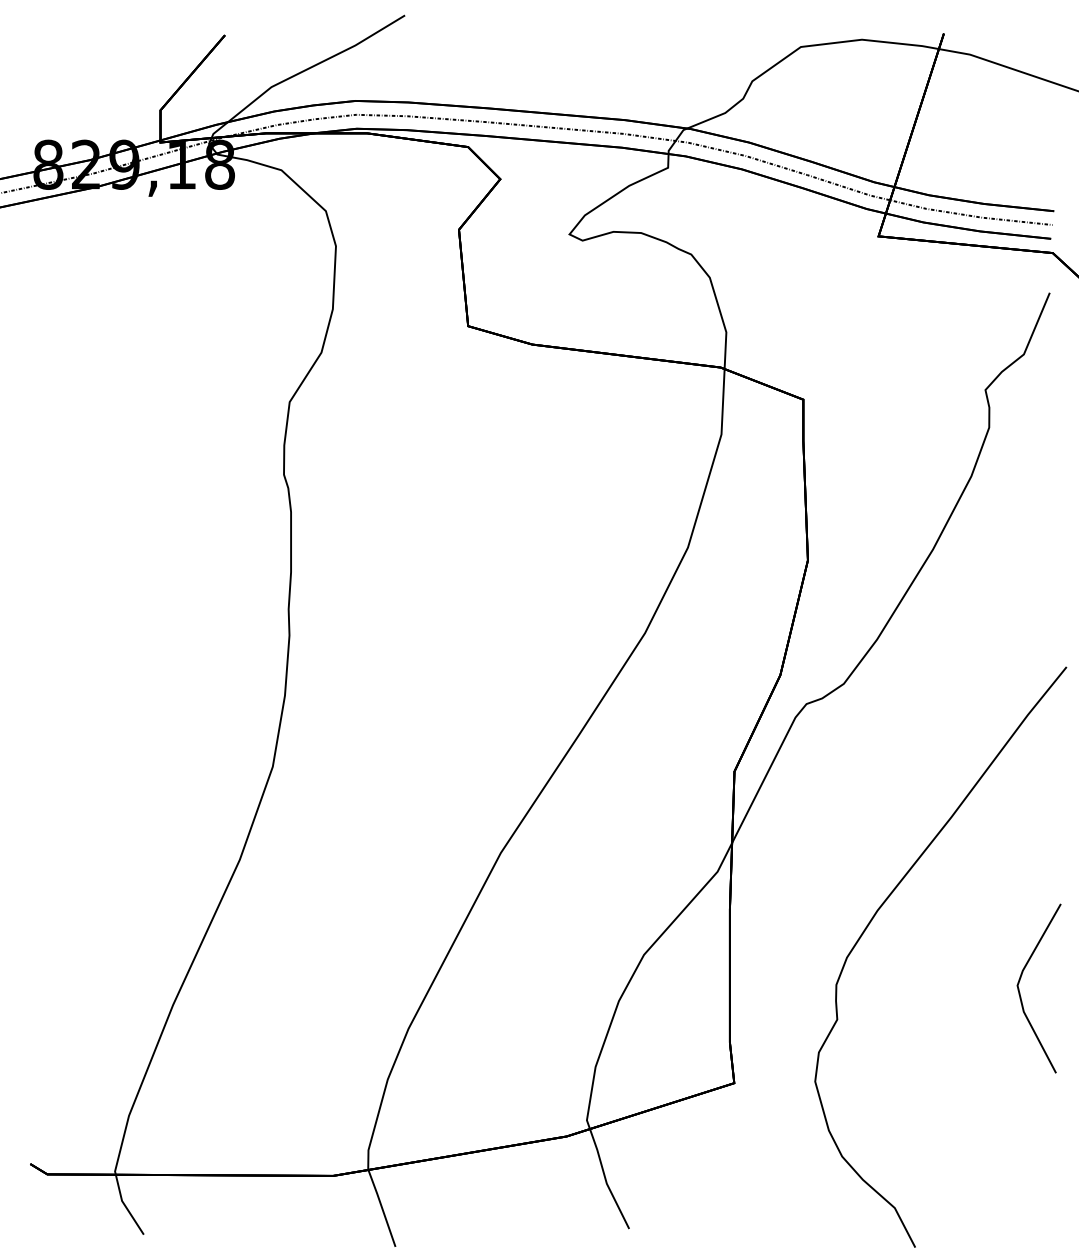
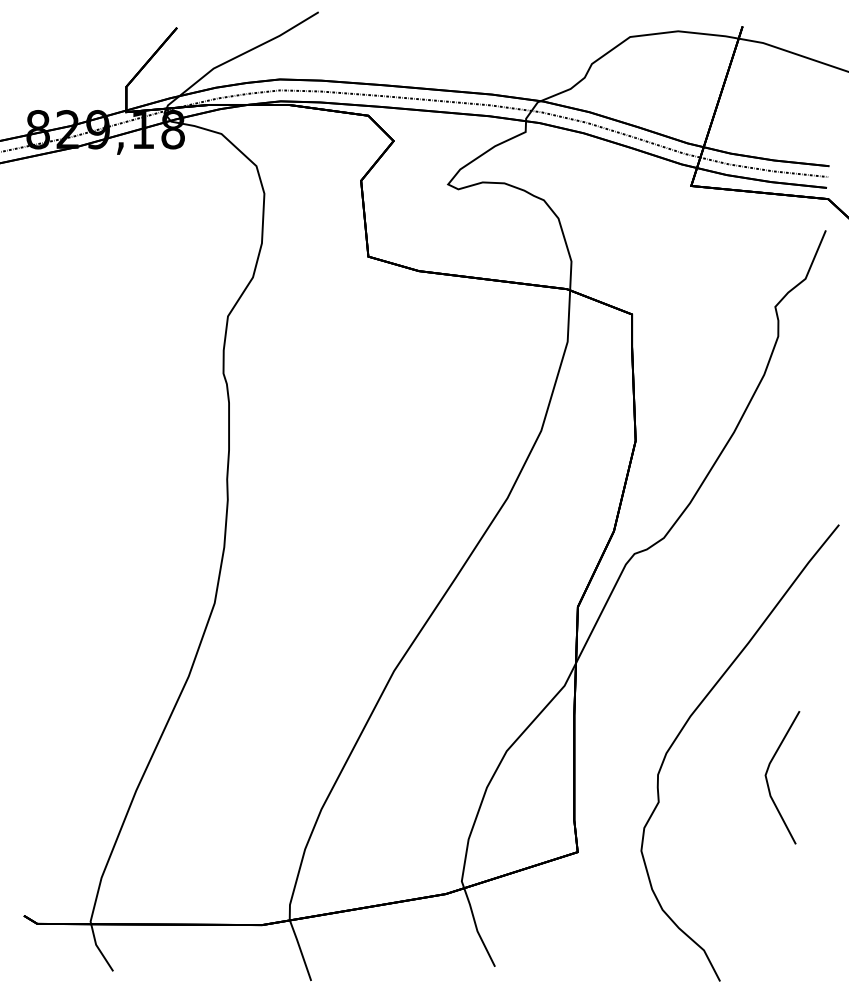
line: (1021, 994) -> (768, 782), moved

